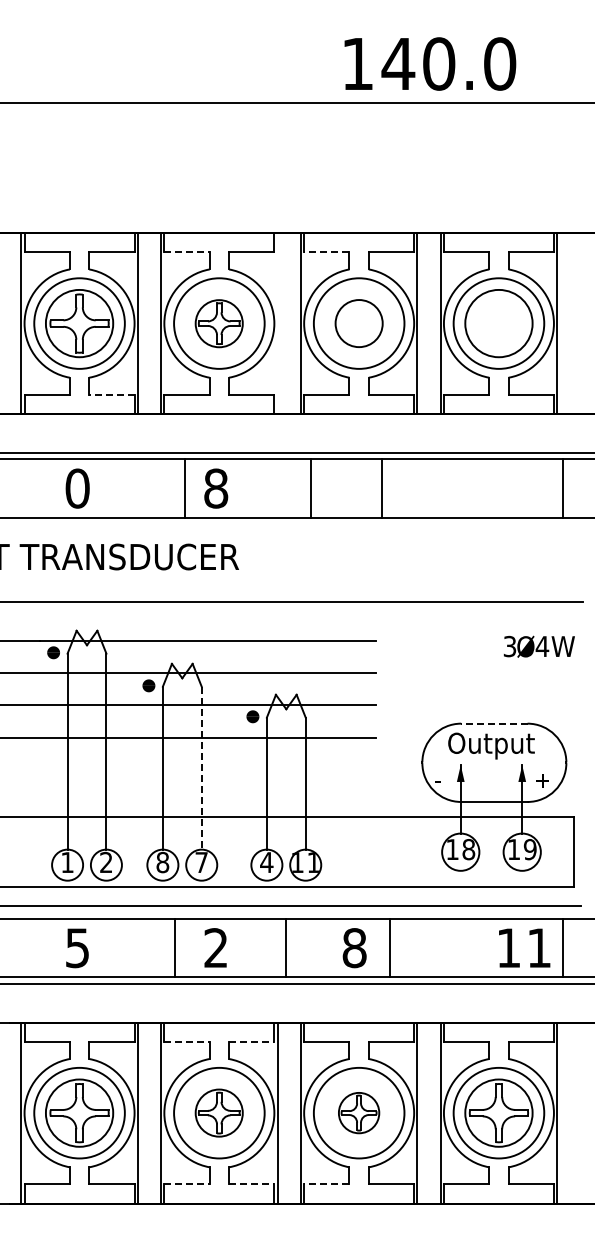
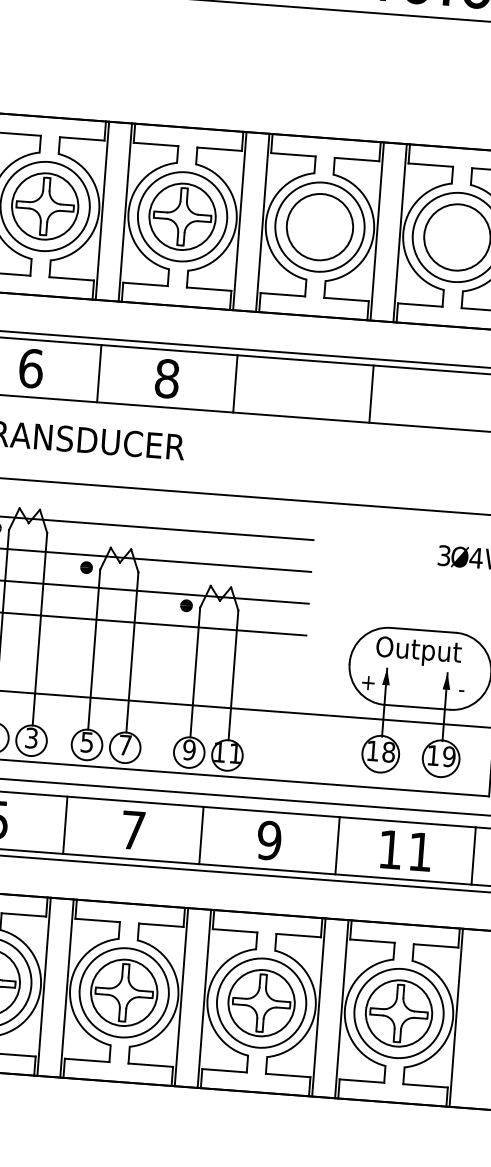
line: (187, 252) -> (156, 144), dashed -> solid
line: (326, 252) -> (293, 154), dashed -> solid
part: (218, 323) -> (181, 216), size x1.43
line: (277, 323) -> (239, 221), added
circle: (358, 323) -> (319, 227), size x1.43
line: (111, 394) -> (71, 278), dashed -> solid
text: (77, 488) -> (30, 368), 0 -> 6
line: (185, 488) -> (99, 373), moved
line: (310, 488) -> (235, 383), moved
line: (381, 488) -> (371, 393), moved
line: (493, 723) -> (422, 630), dashed -> solid
line: (201, 768) -> (132, 652), dashed -> solid
text: (441, 780) -> (367, 682), - -> +
text: (541, 780) -> (465, 689), + -> -
text: (106, 862) -> (31, 738), 2 -> 3
text: (162, 862) -> (86, 742), 8 -> 5
text: (266, 862) -> (189, 749), 4 -> 9
text: (215, 947) -> (132, 829), 2 -> 7
text: (524, 947) -> (405, 850), moved
line: (175, 948) -> (65, 825), moved
text: (354, 948) -> (269, 840), 8 -> 9
line: (389, 948) -> (337, 846), moved
line: (187, 1041) -> (98, 920), dashed -> solid
line: (251, 1041) -> (161, 924), dashed -> solid
part: (218, 1112) -> (123, 992), size x1.43
part: (358, 1112) -> (261, 1002), size x1.67
line: (187, 1184) -> (87, 1060), dashed -> solid
line: (251, 1184) -> (150, 1065), dashed -> solid
line: (326, 1184) -> (224, 1070), dashed -> solid

